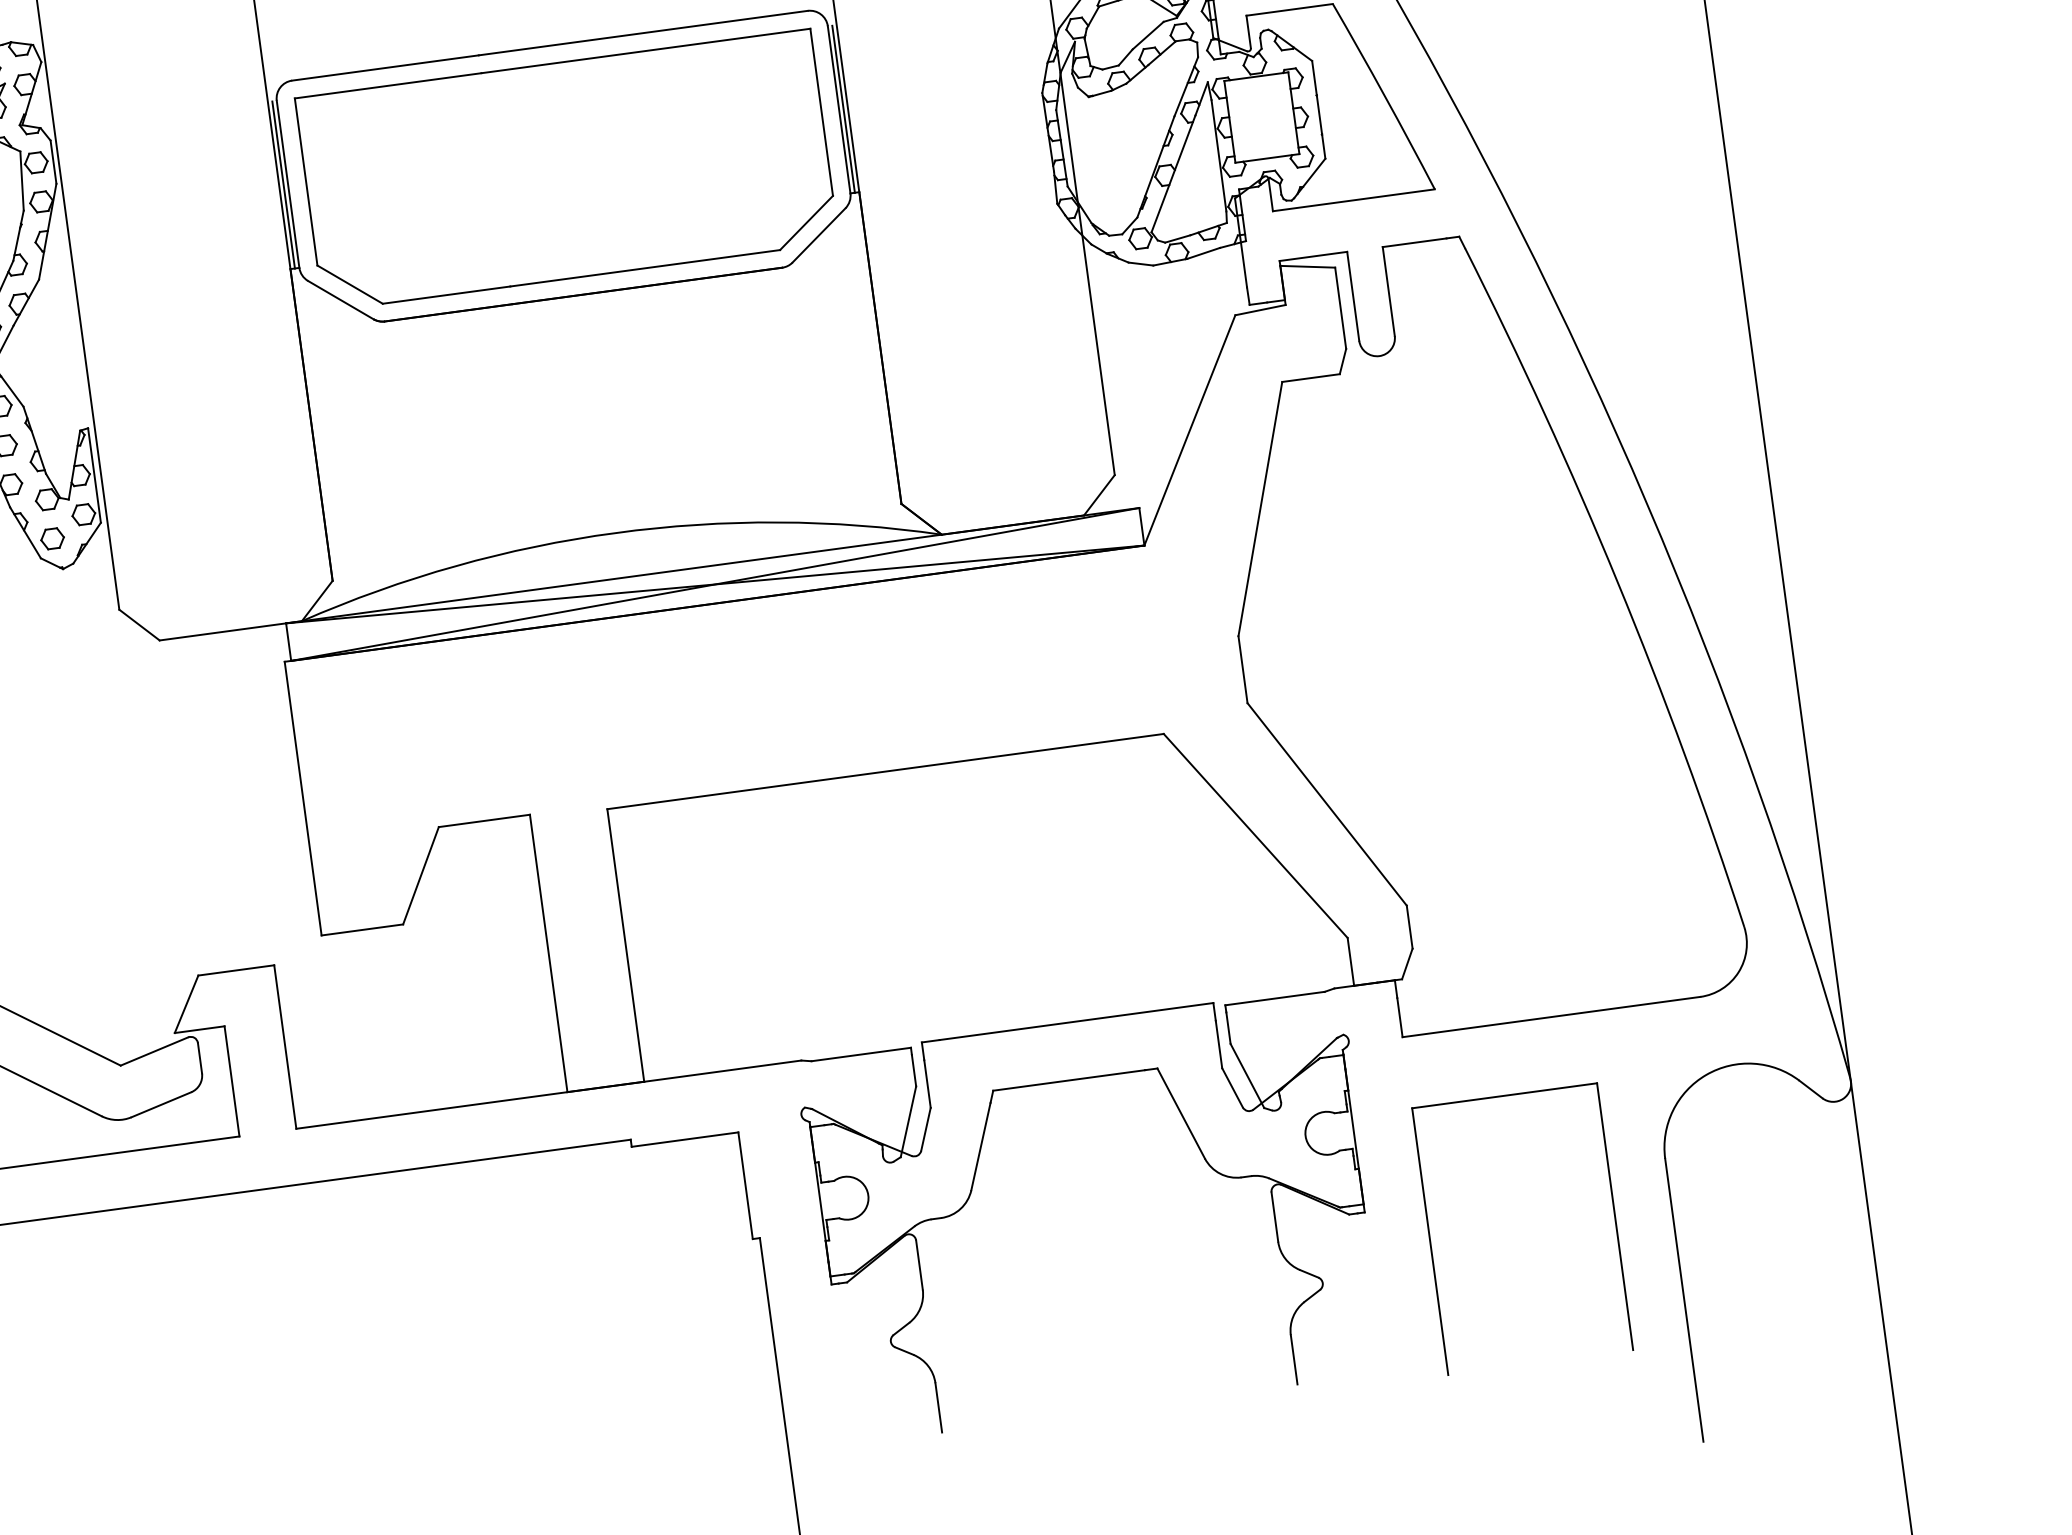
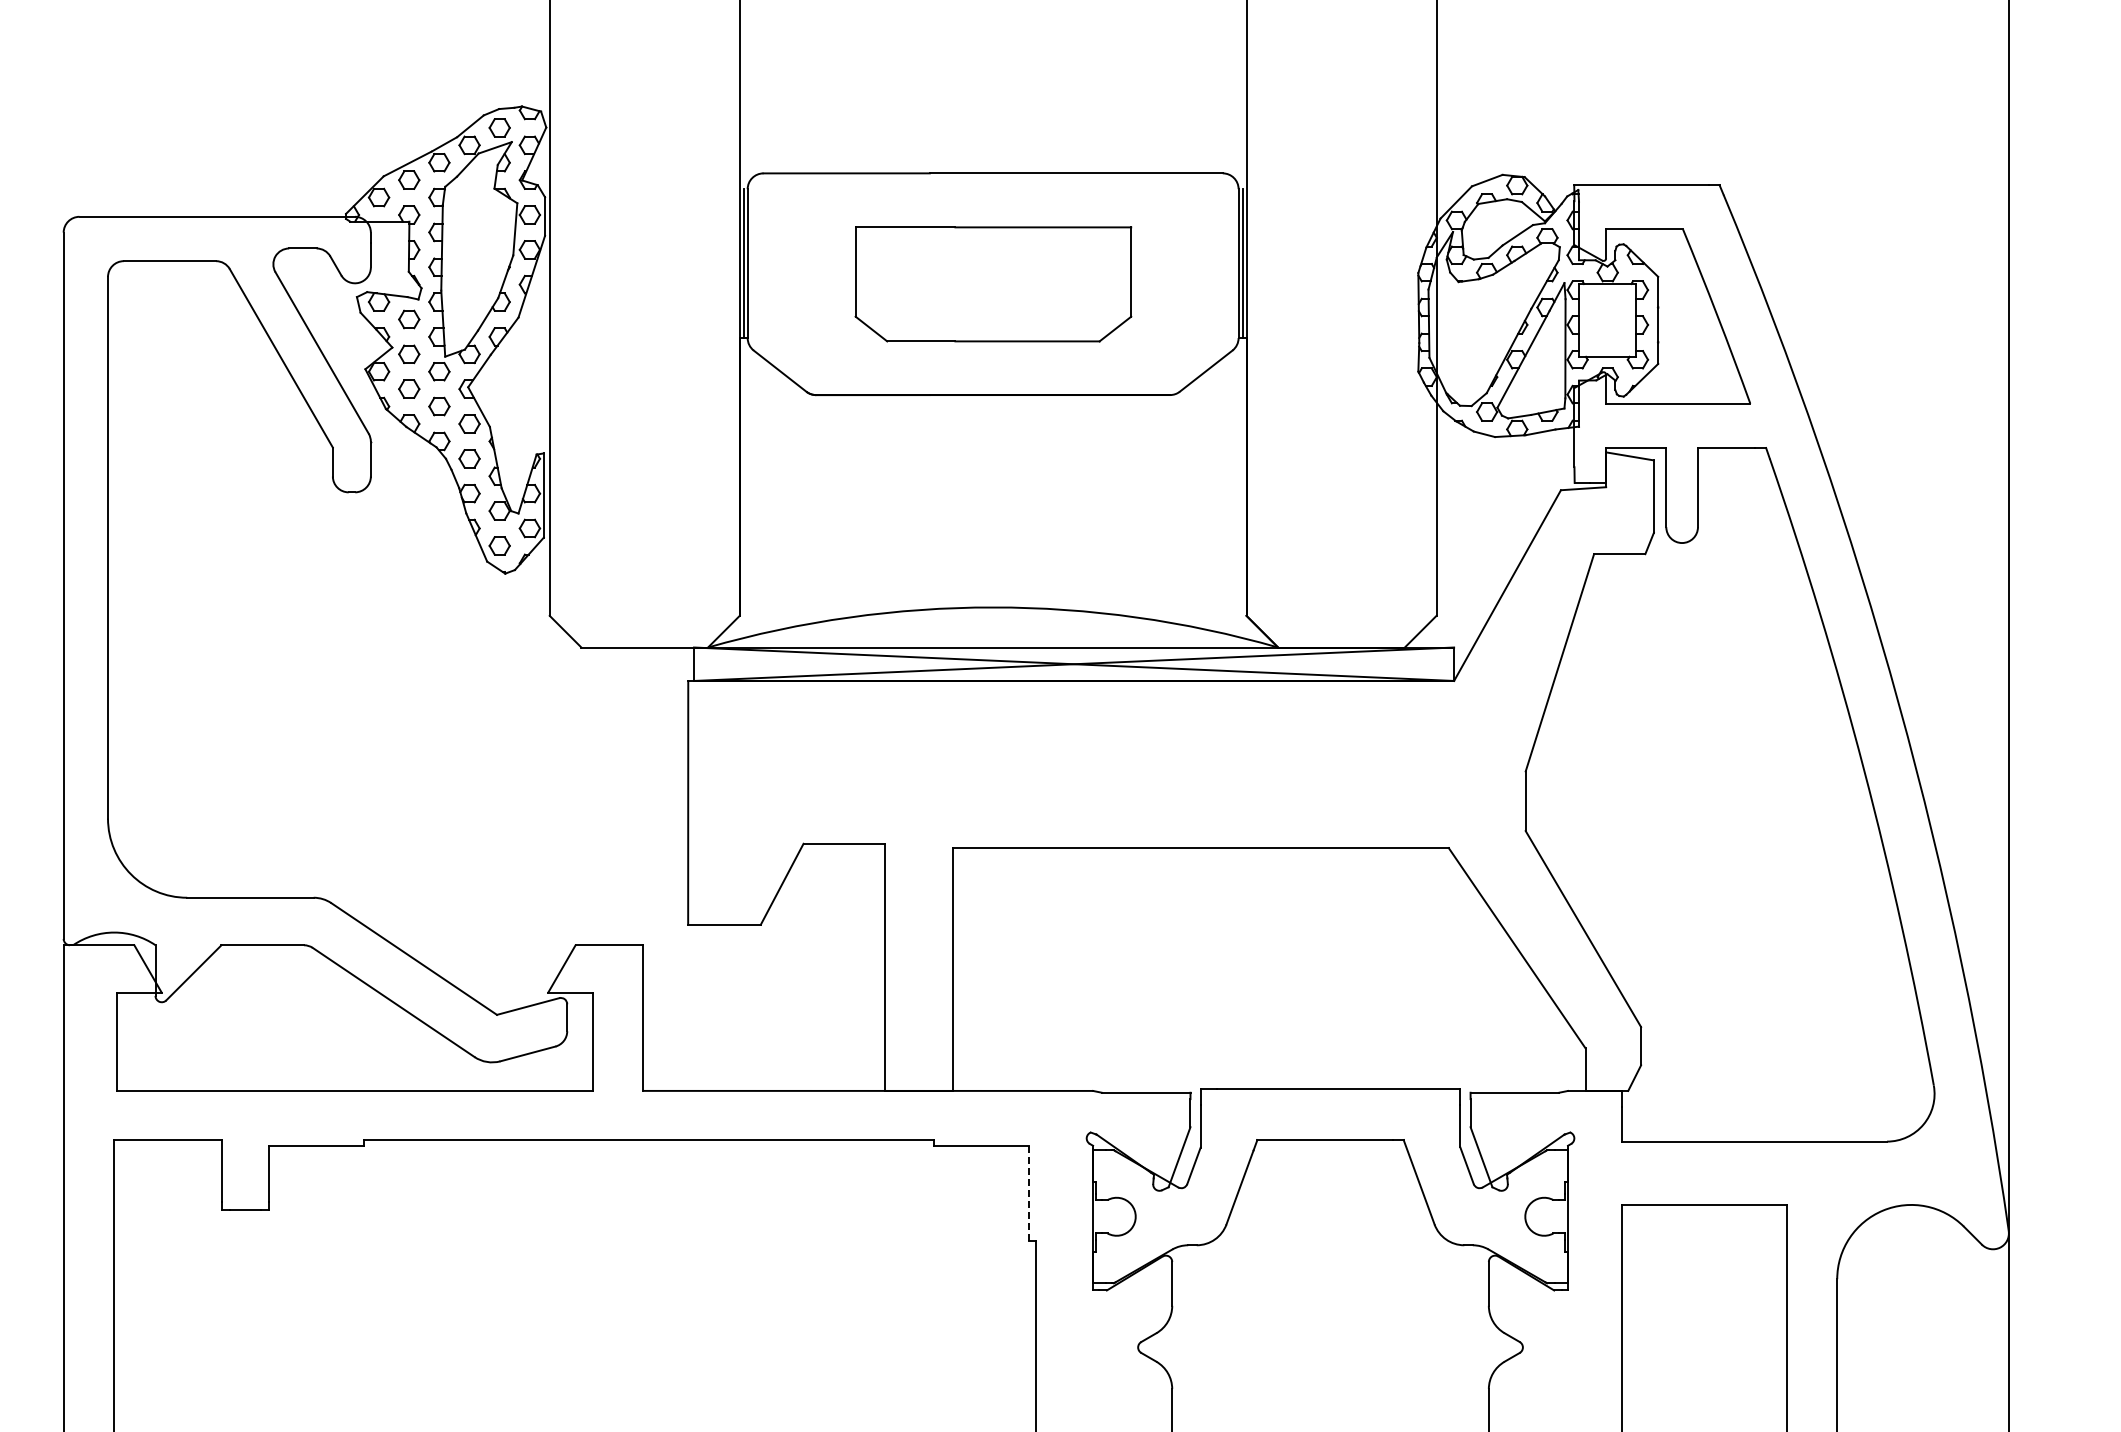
part: (567, 170) -> (993, 284), size x0.6
line: (745, 1185) -> (1029, 1193), solid -> dashed

